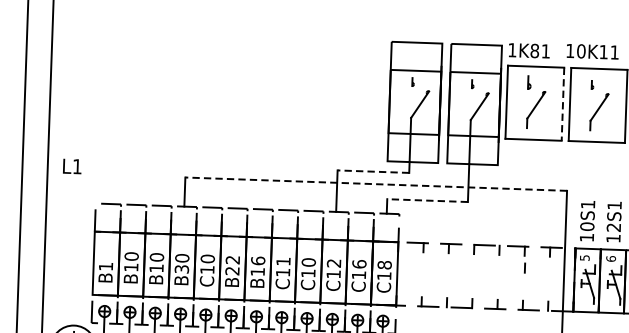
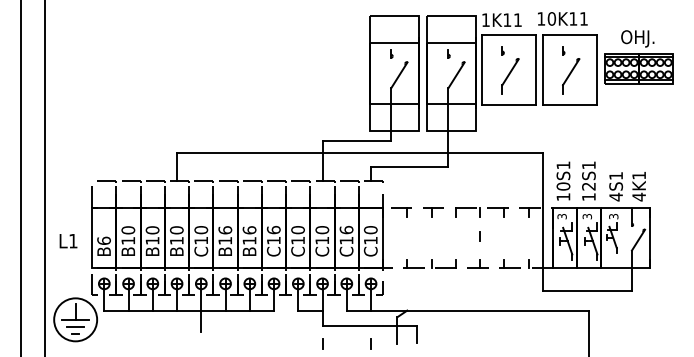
text: (534, 51) -> (507, 20), 1K81 -> 1K11
part: (528, 82) -> (502, 50), size x0.62
line: (563, 104) -> (536, 70), dashed -> solid
text: (72, 166) -> (68, 241), moved
line: (373, 172) -> (356, 141), dashed -> solid
line: (375, 183) -> (359, 152), dashed -> solid
line: (427, 200) -> (409, 166), dashed -> solid
text: (584, 257) -> (561, 216), 5 -> 3
text: (611, 258) -> (587, 216), 6 -> 3
text: (283, 260) -> (273, 229), C11 -> C16
text: (334, 263) -> (322, 230), C12 -> C10
text: (232, 265) -> (225, 235), B22 -> B16
text: (384, 265) -> (370, 230), C18 -> C10
text: (105, 266) -> (103, 240), B1 -> B6
text: (181, 268) -> (176, 240), B30 -> B10
line: (524, 268) -> (479, 236), moved

